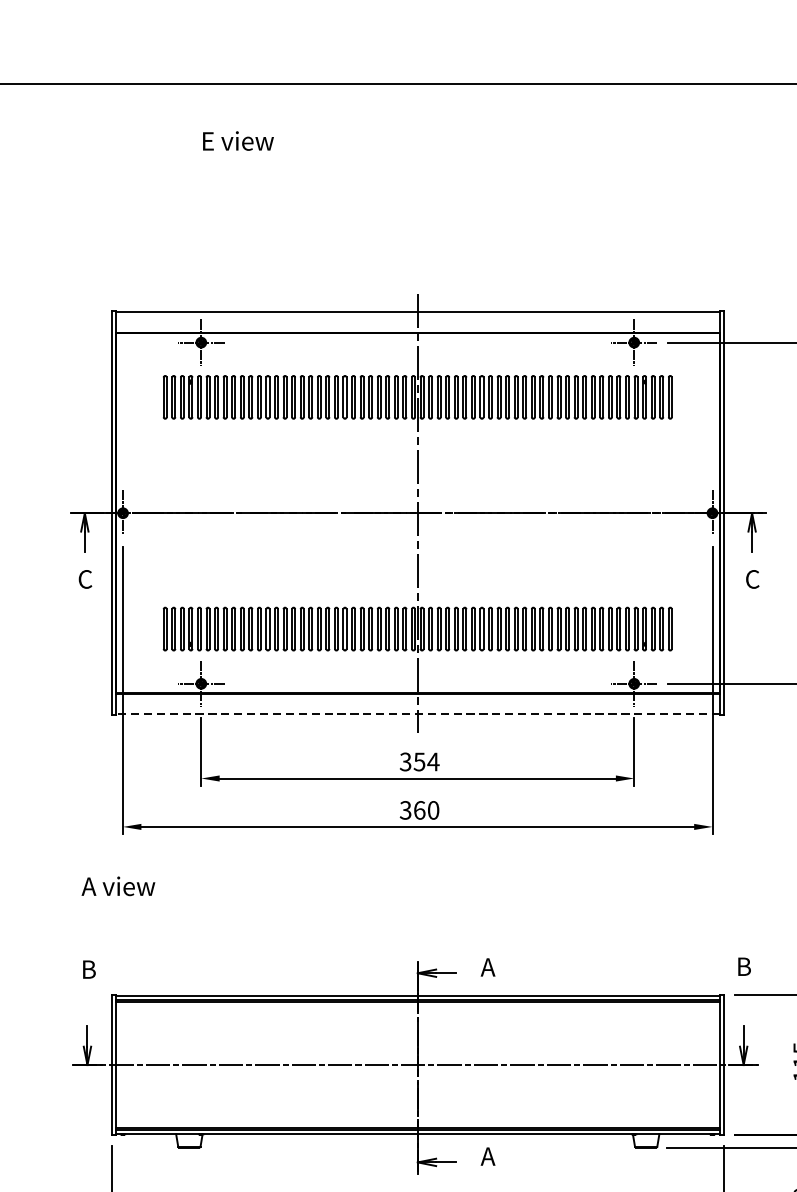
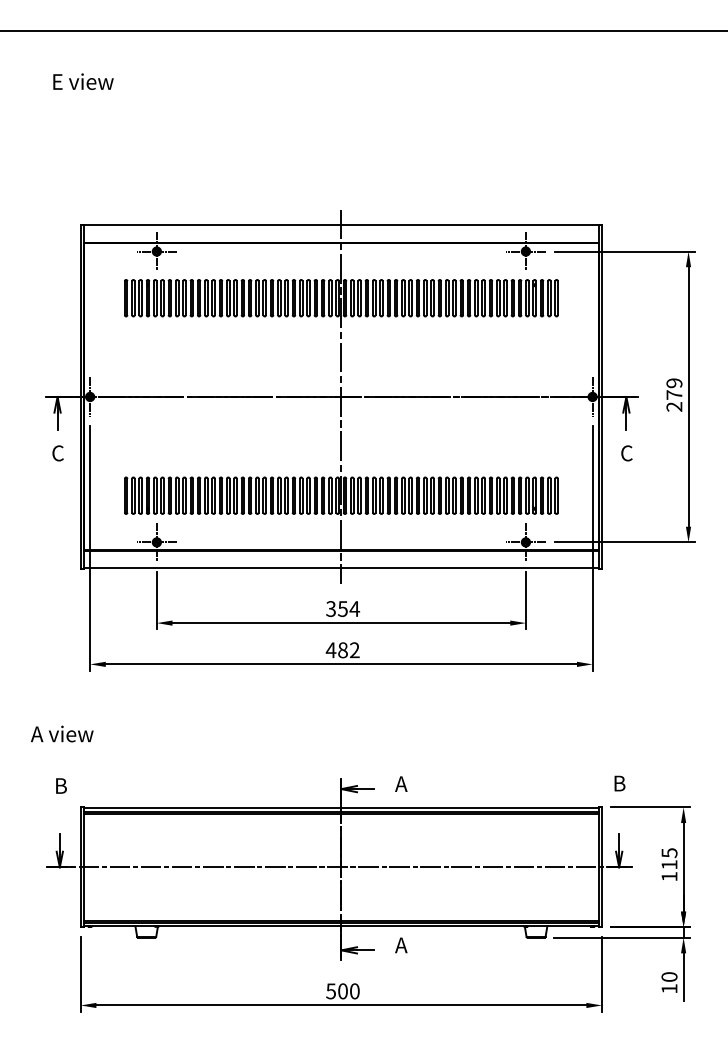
text: (238, 140) -> (83, 81), moved
line: (416, 714) -> (340, 568), dashed -> solid
text: (419, 810) -> (342, 650), 360 -> 482
text: (118, 885) -> (62, 733), moved

